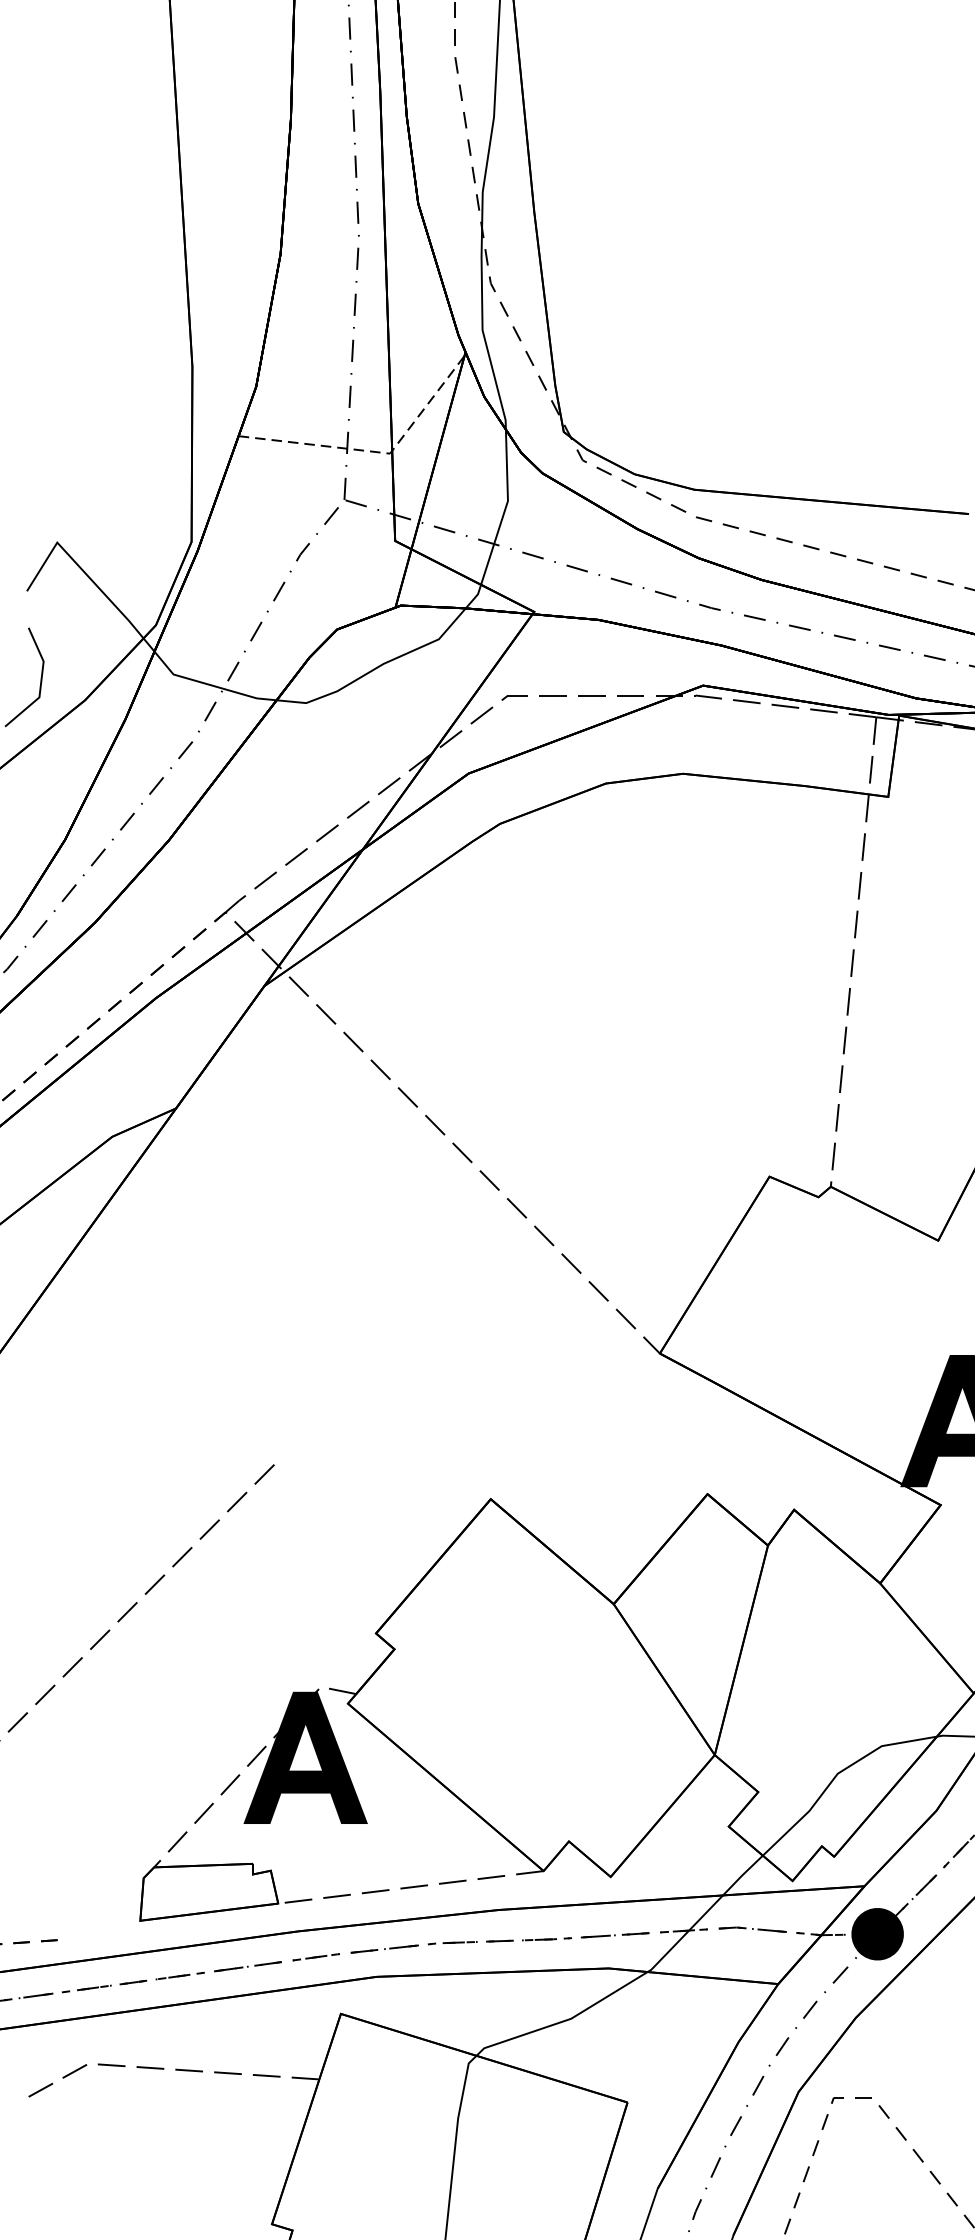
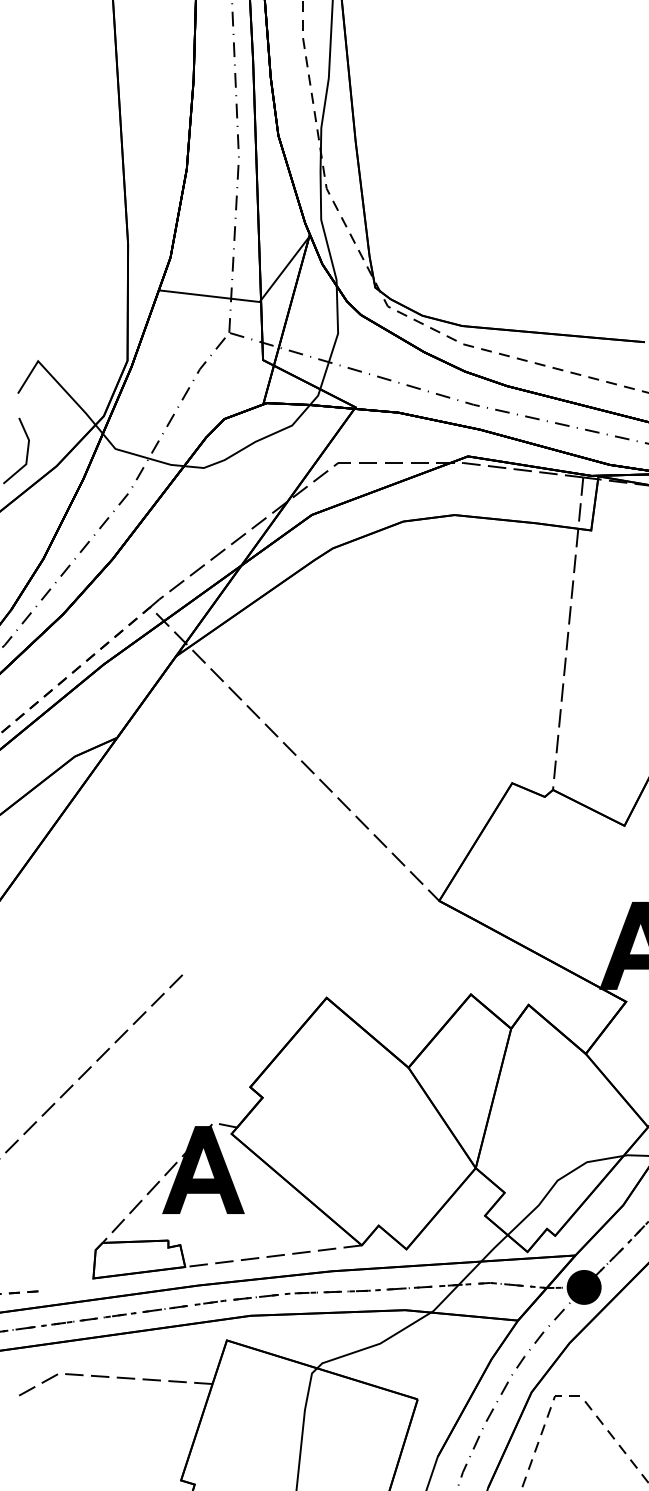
line: (377, 452) -> (251, 301), dashed -> solid

